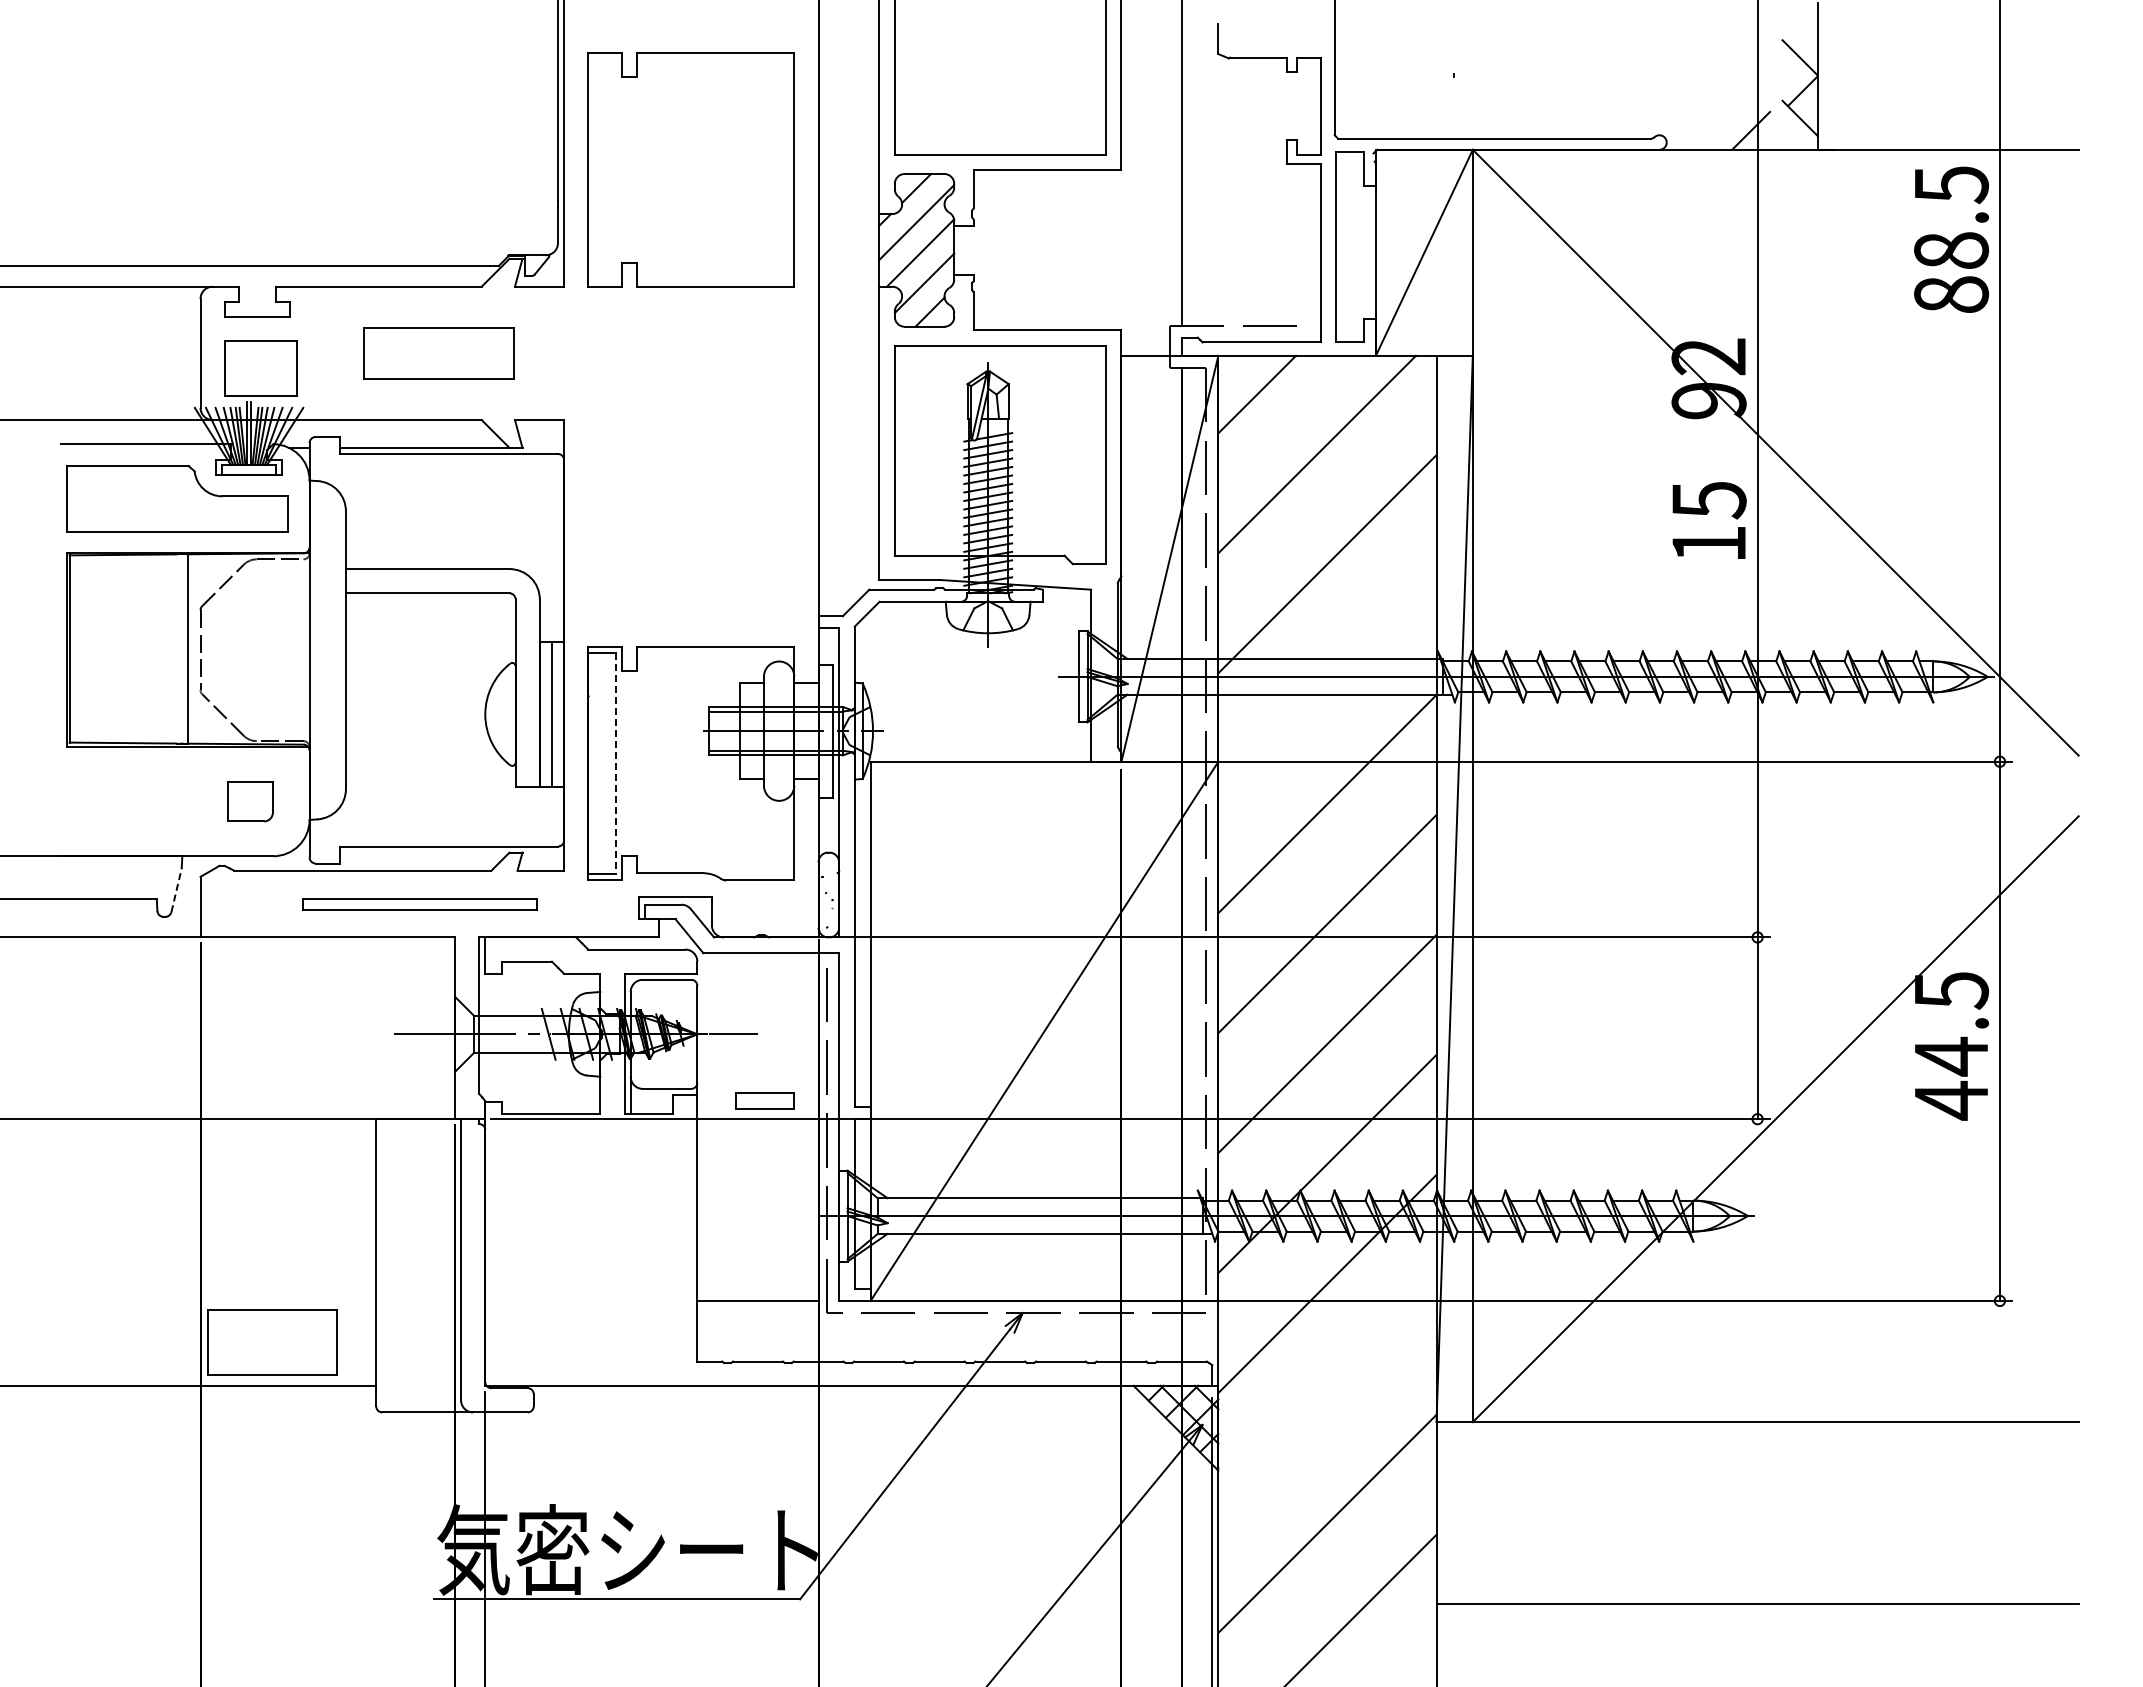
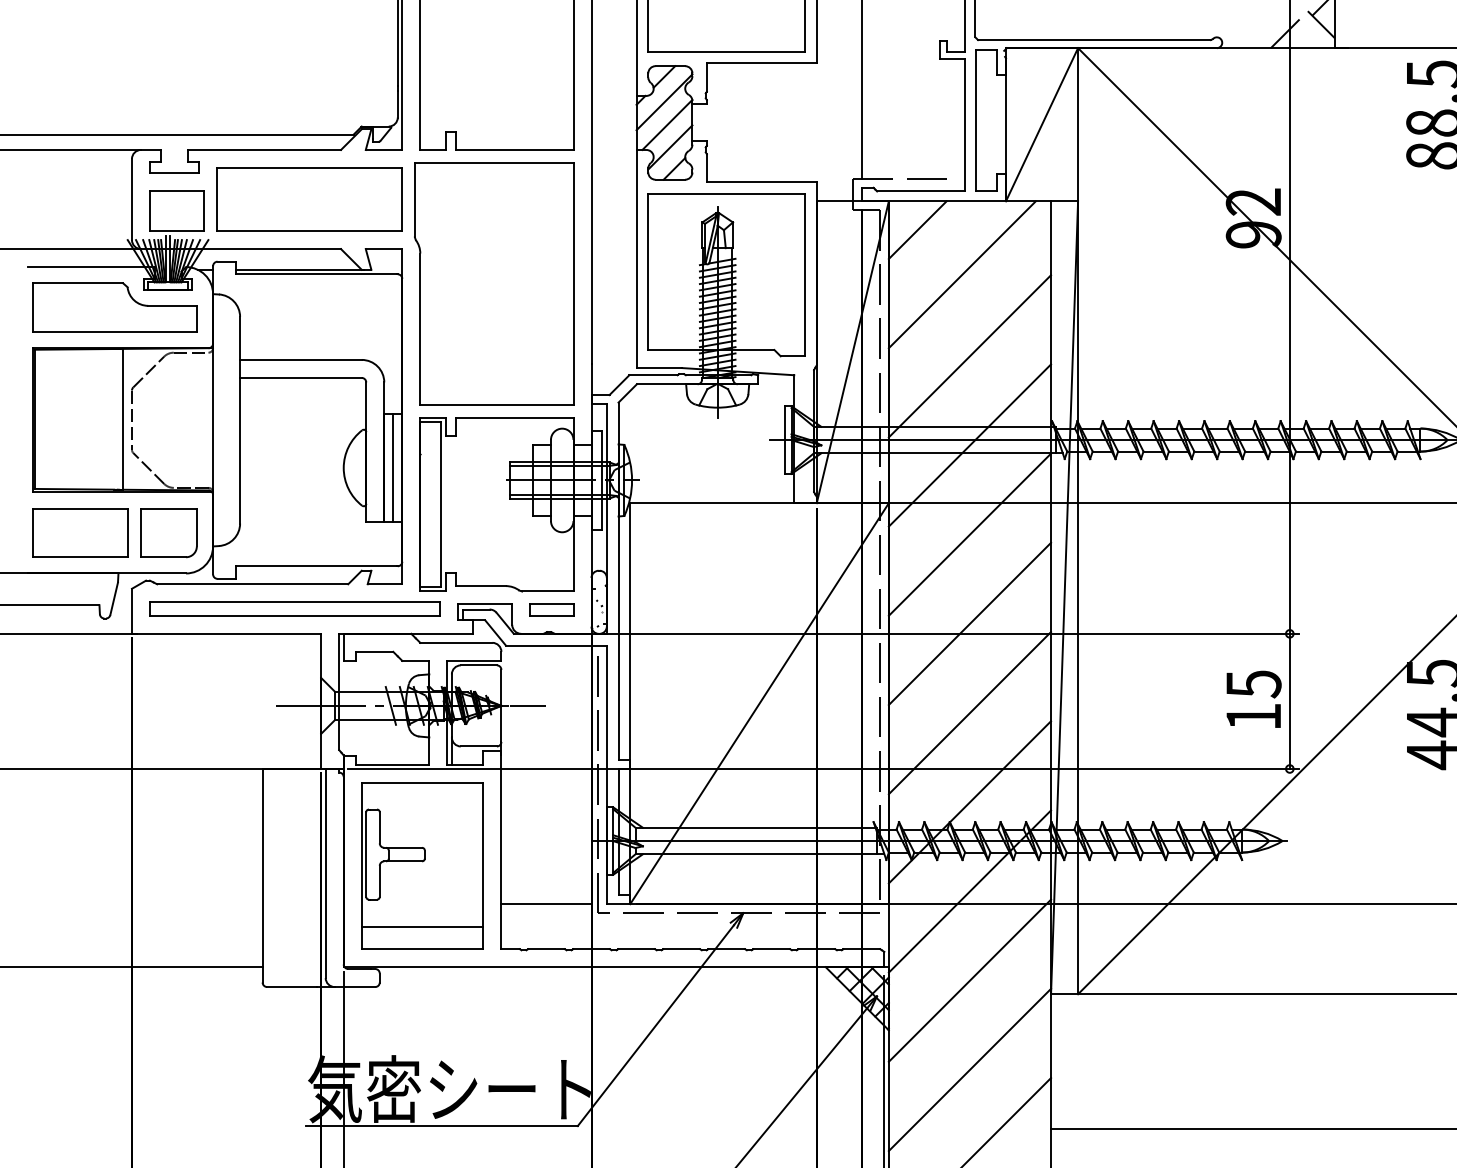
part: (438, 353) -> (308, 199), size x1.67
part: (687, 466) -> (494, 283), added
text: (1709, 520) -> (1254, 699), moved
line: (1327, 684) -> (969, 445), added
line: (616, 763) -> (441, 504), dashed -> solid
part: (250, 801) -> (169, 532), size x1.67
line: (176, 890) -> (114, 598), dashed -> solid
part: (419, 903) -> (294, 608), size x1.67
part: (764, 1100) -> (551, 609), moved
part: (591, 1250) -> (422, 866), added
part: (272, 1342) -> (80, 532), moved
line: (1327, 1403) -> (969, 980), added

